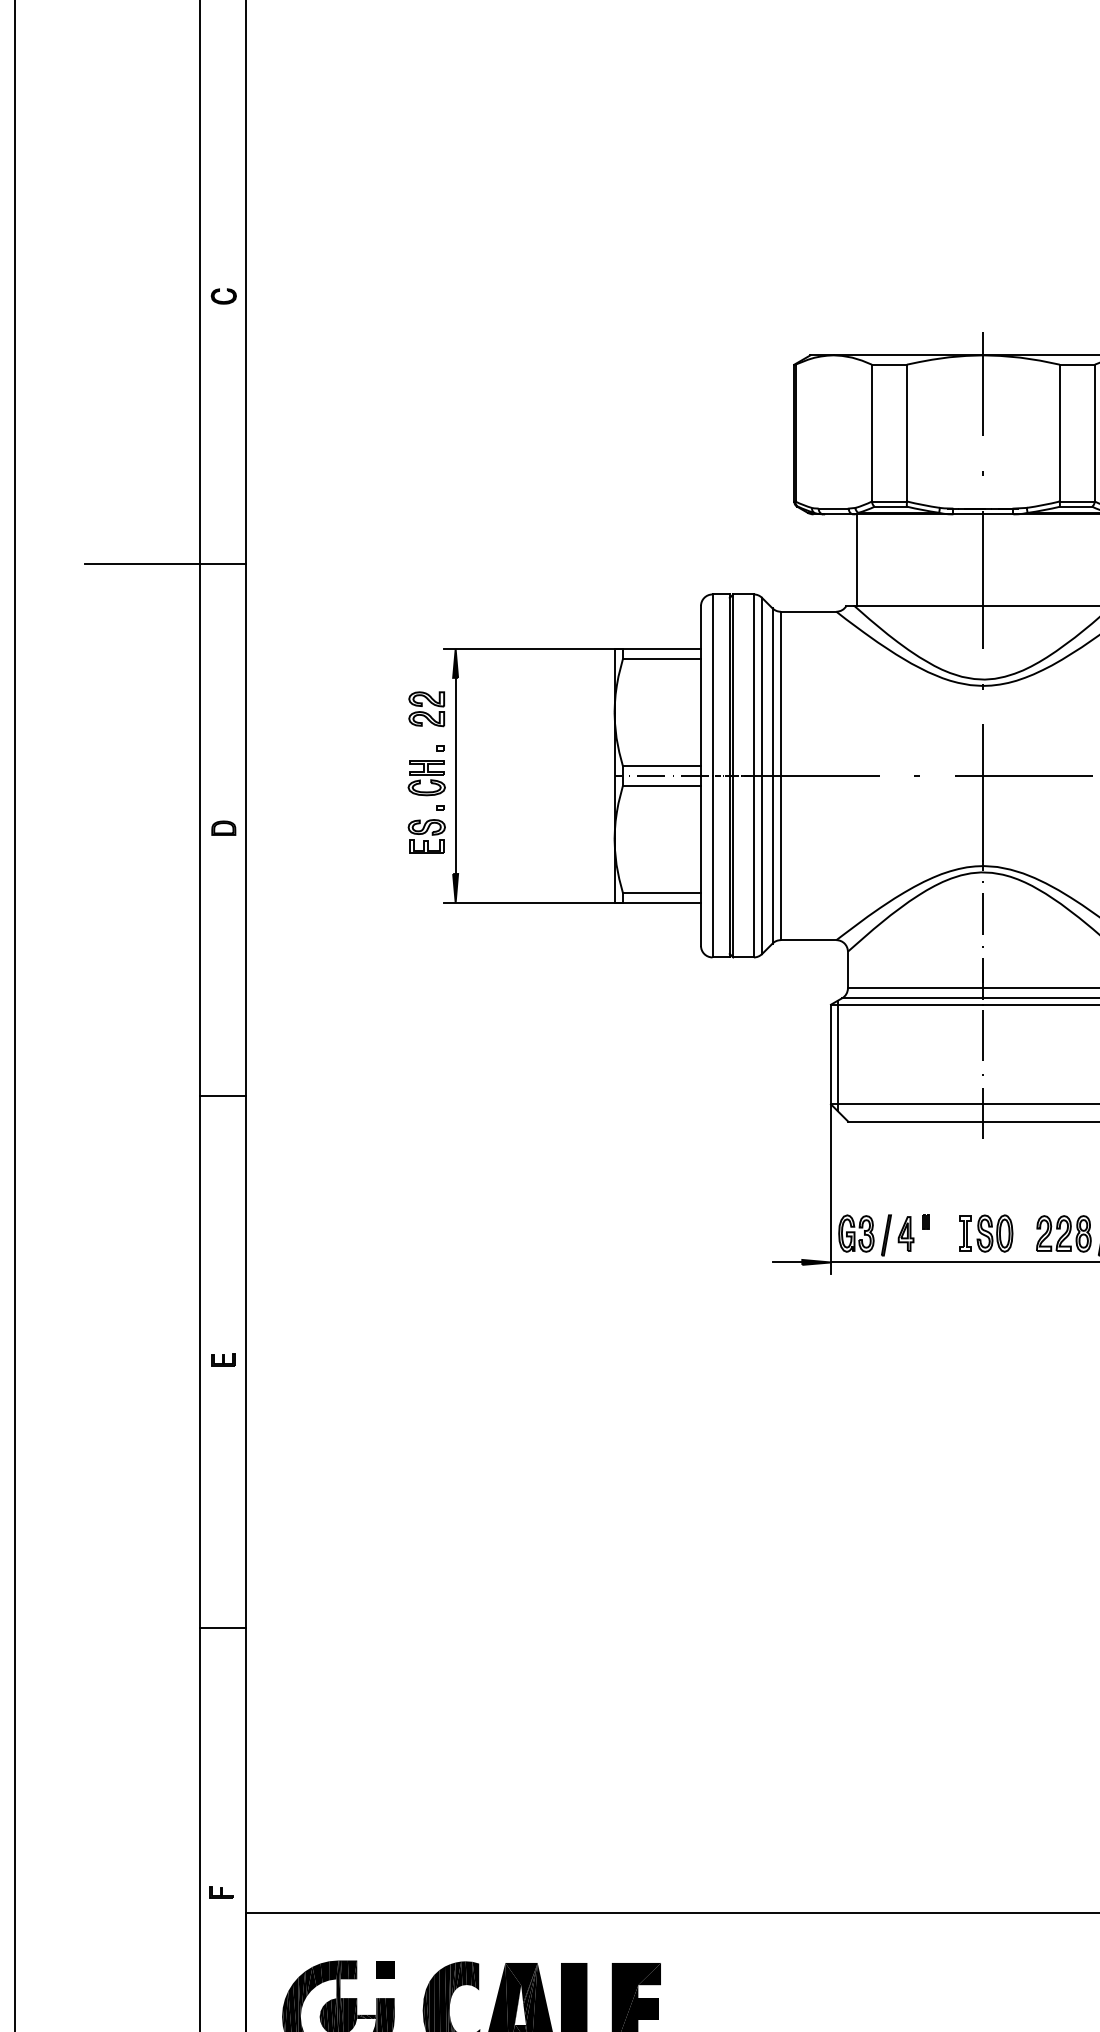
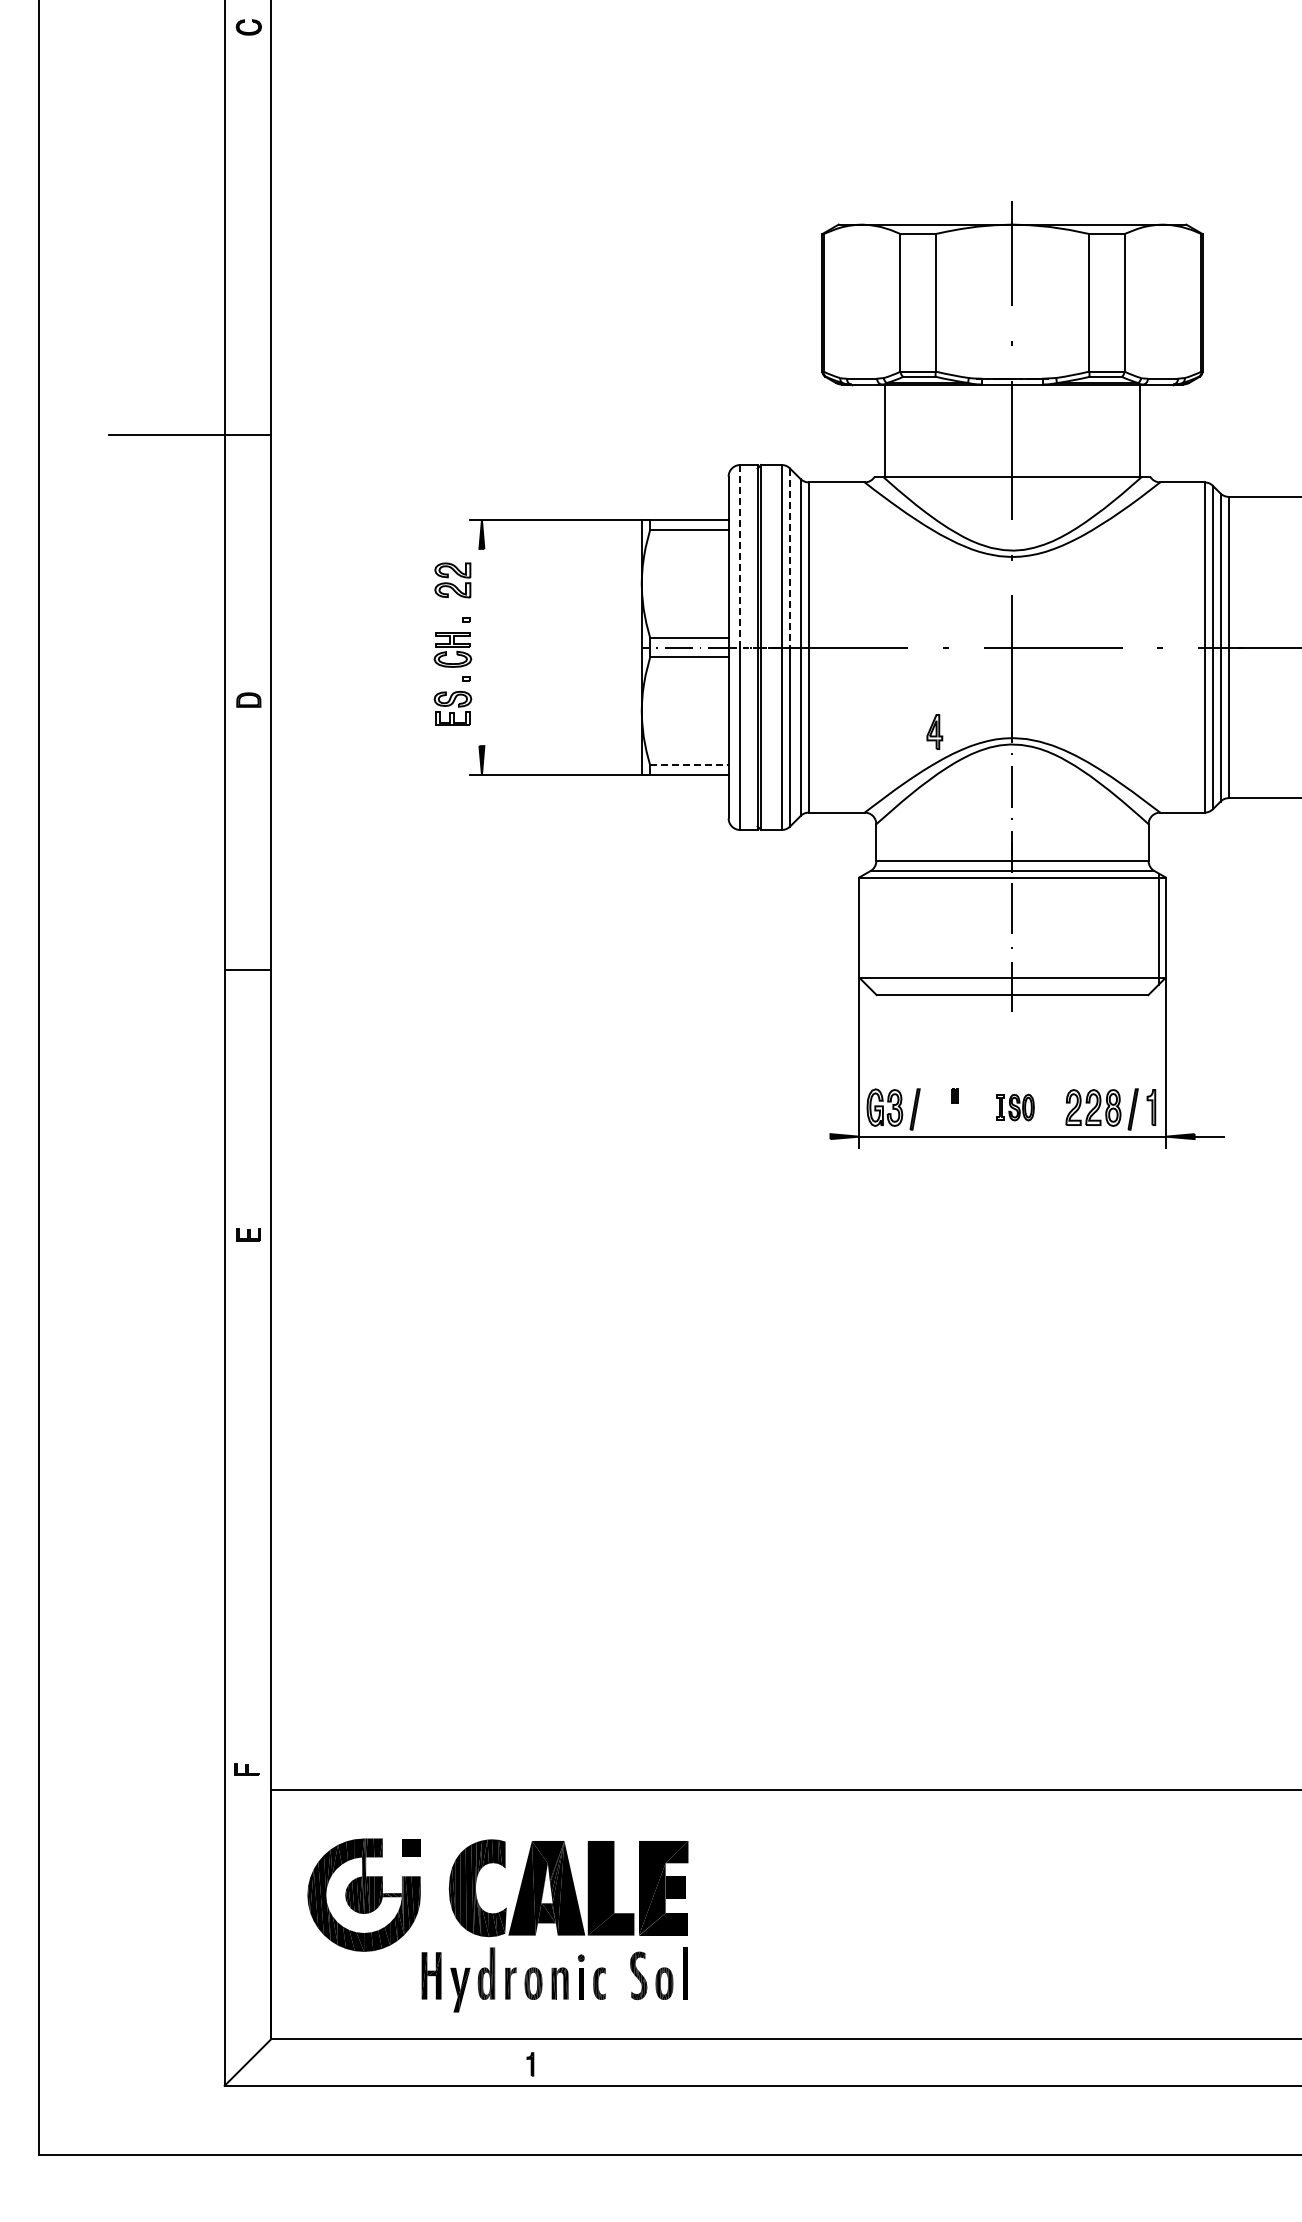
part: (223, 296) -> (248, 27), moved
line: (712, 685) -> (740, 556), solid -> dashed
line: (762, 687) -> (790, 558), solid -> dashed
line: (455, 775) -> (481, 647), removed
line: (662, 893) -> (689, 765), solid -> dashed
line: (838, 1055) -> (866, 928), removed
part: (905, 1233) -> (934, 731), moved
part: (986, 1233) -> (1015, 1107), size x0.7
line: (787, 1262) -> (815, 1136), removed
line: (222, 1628) -> (247, 1504), removed

